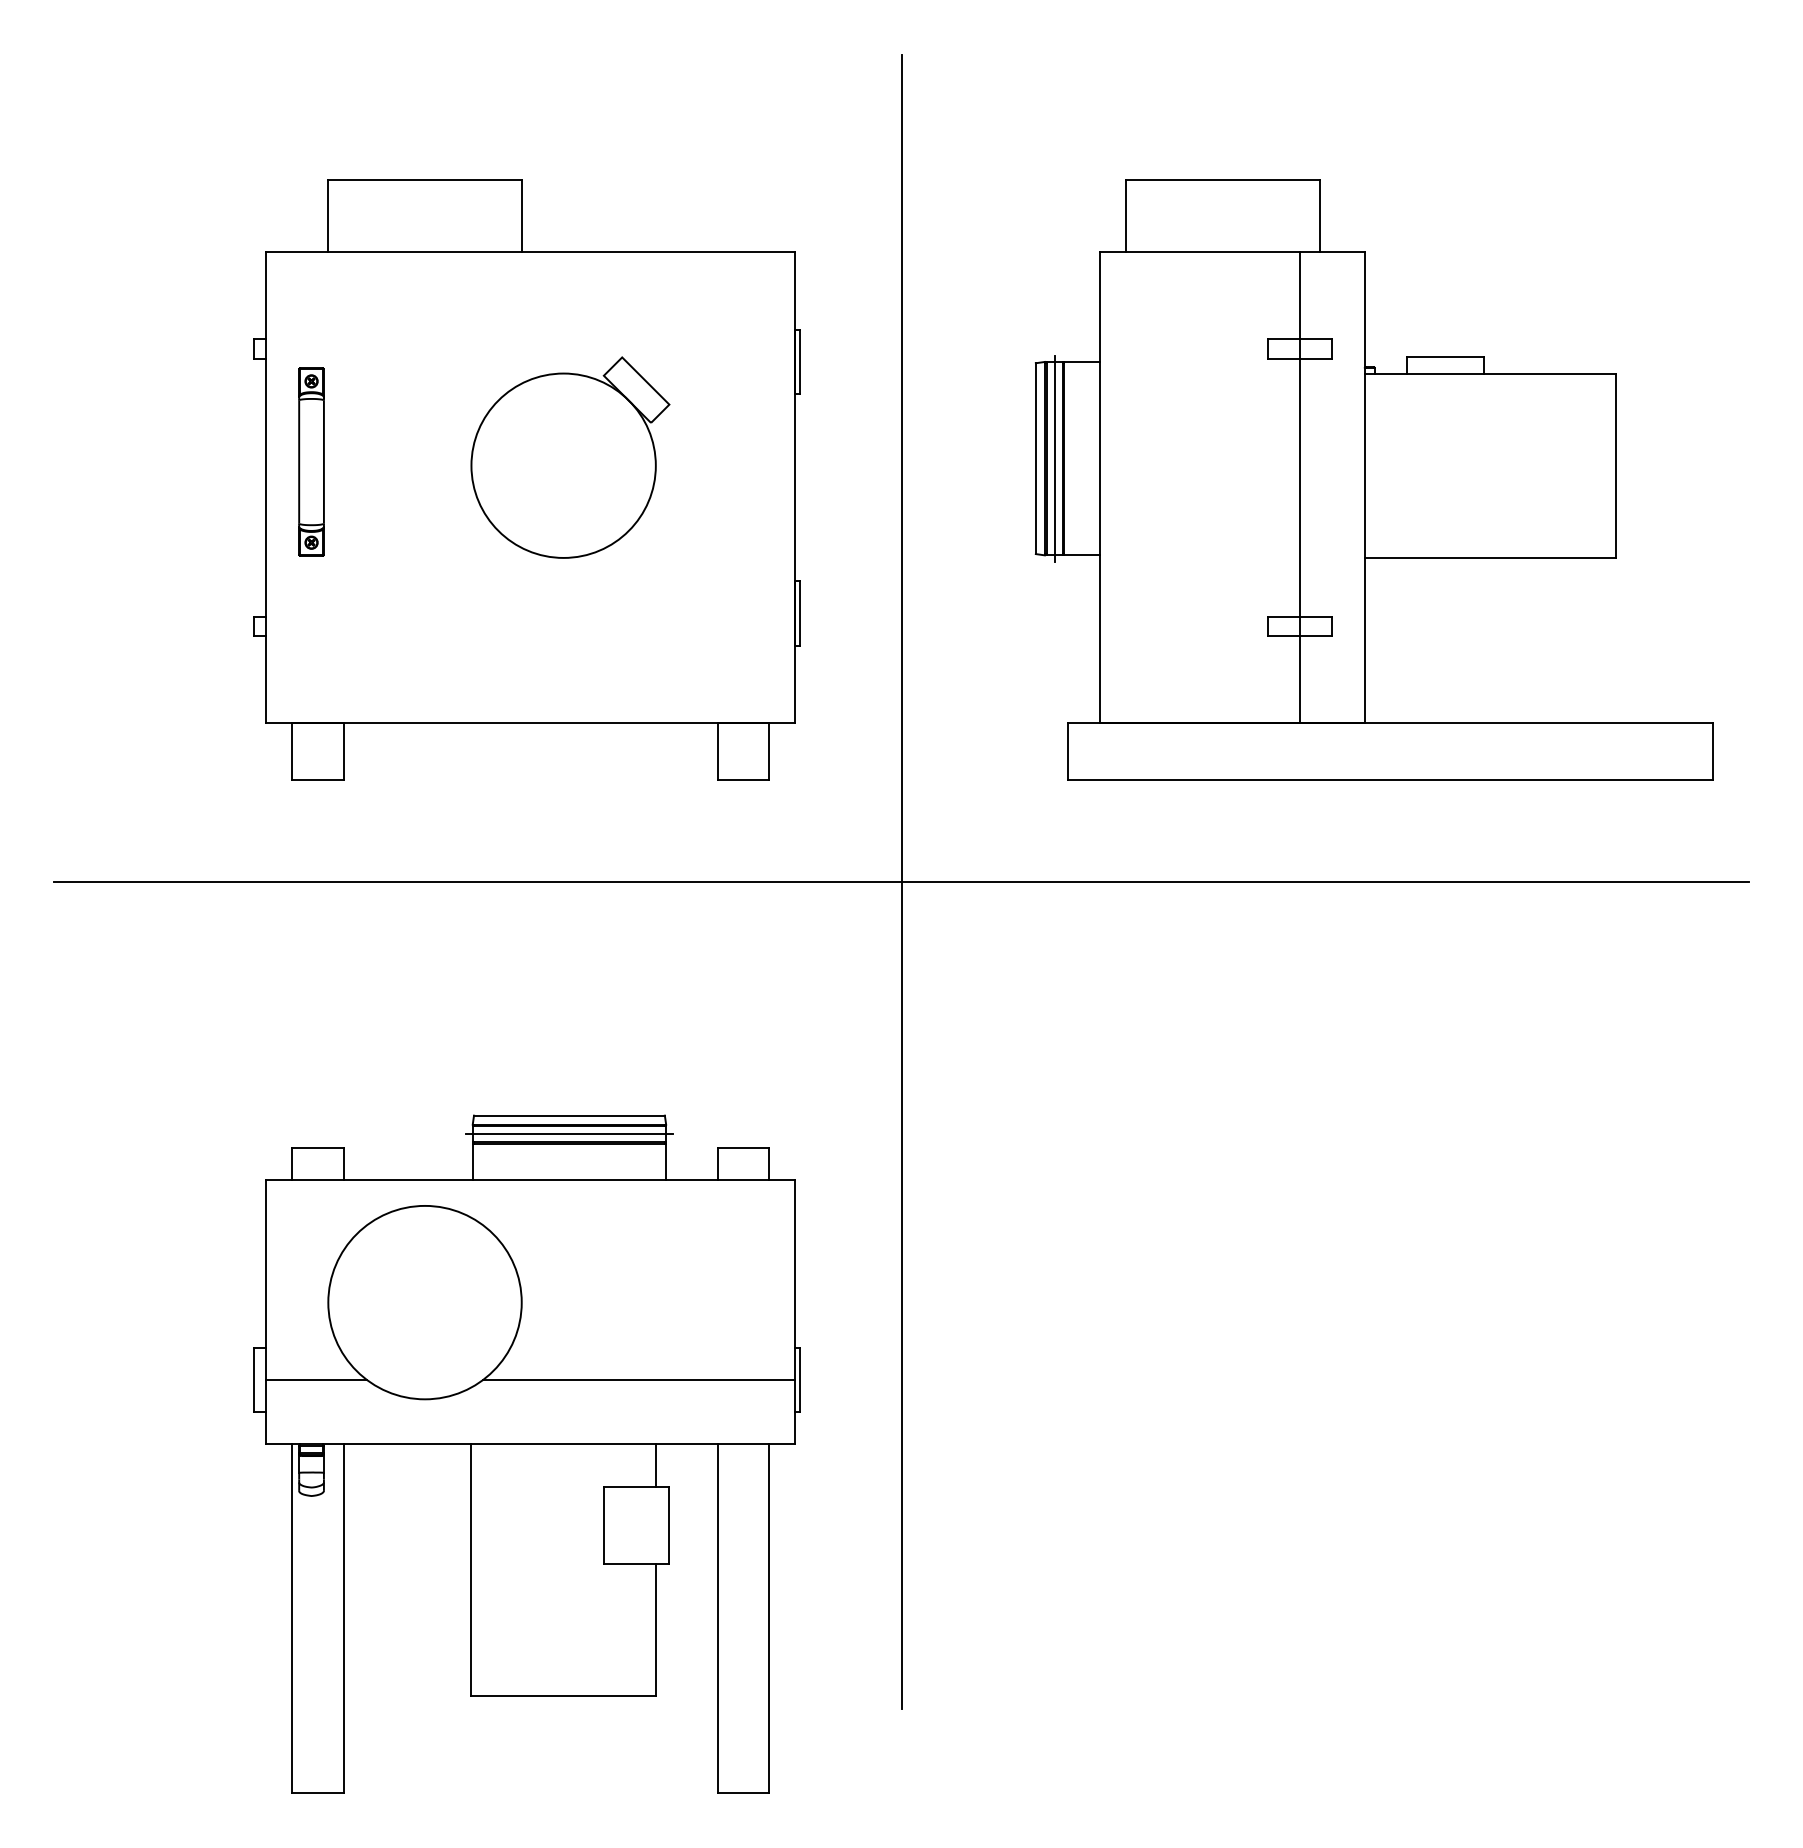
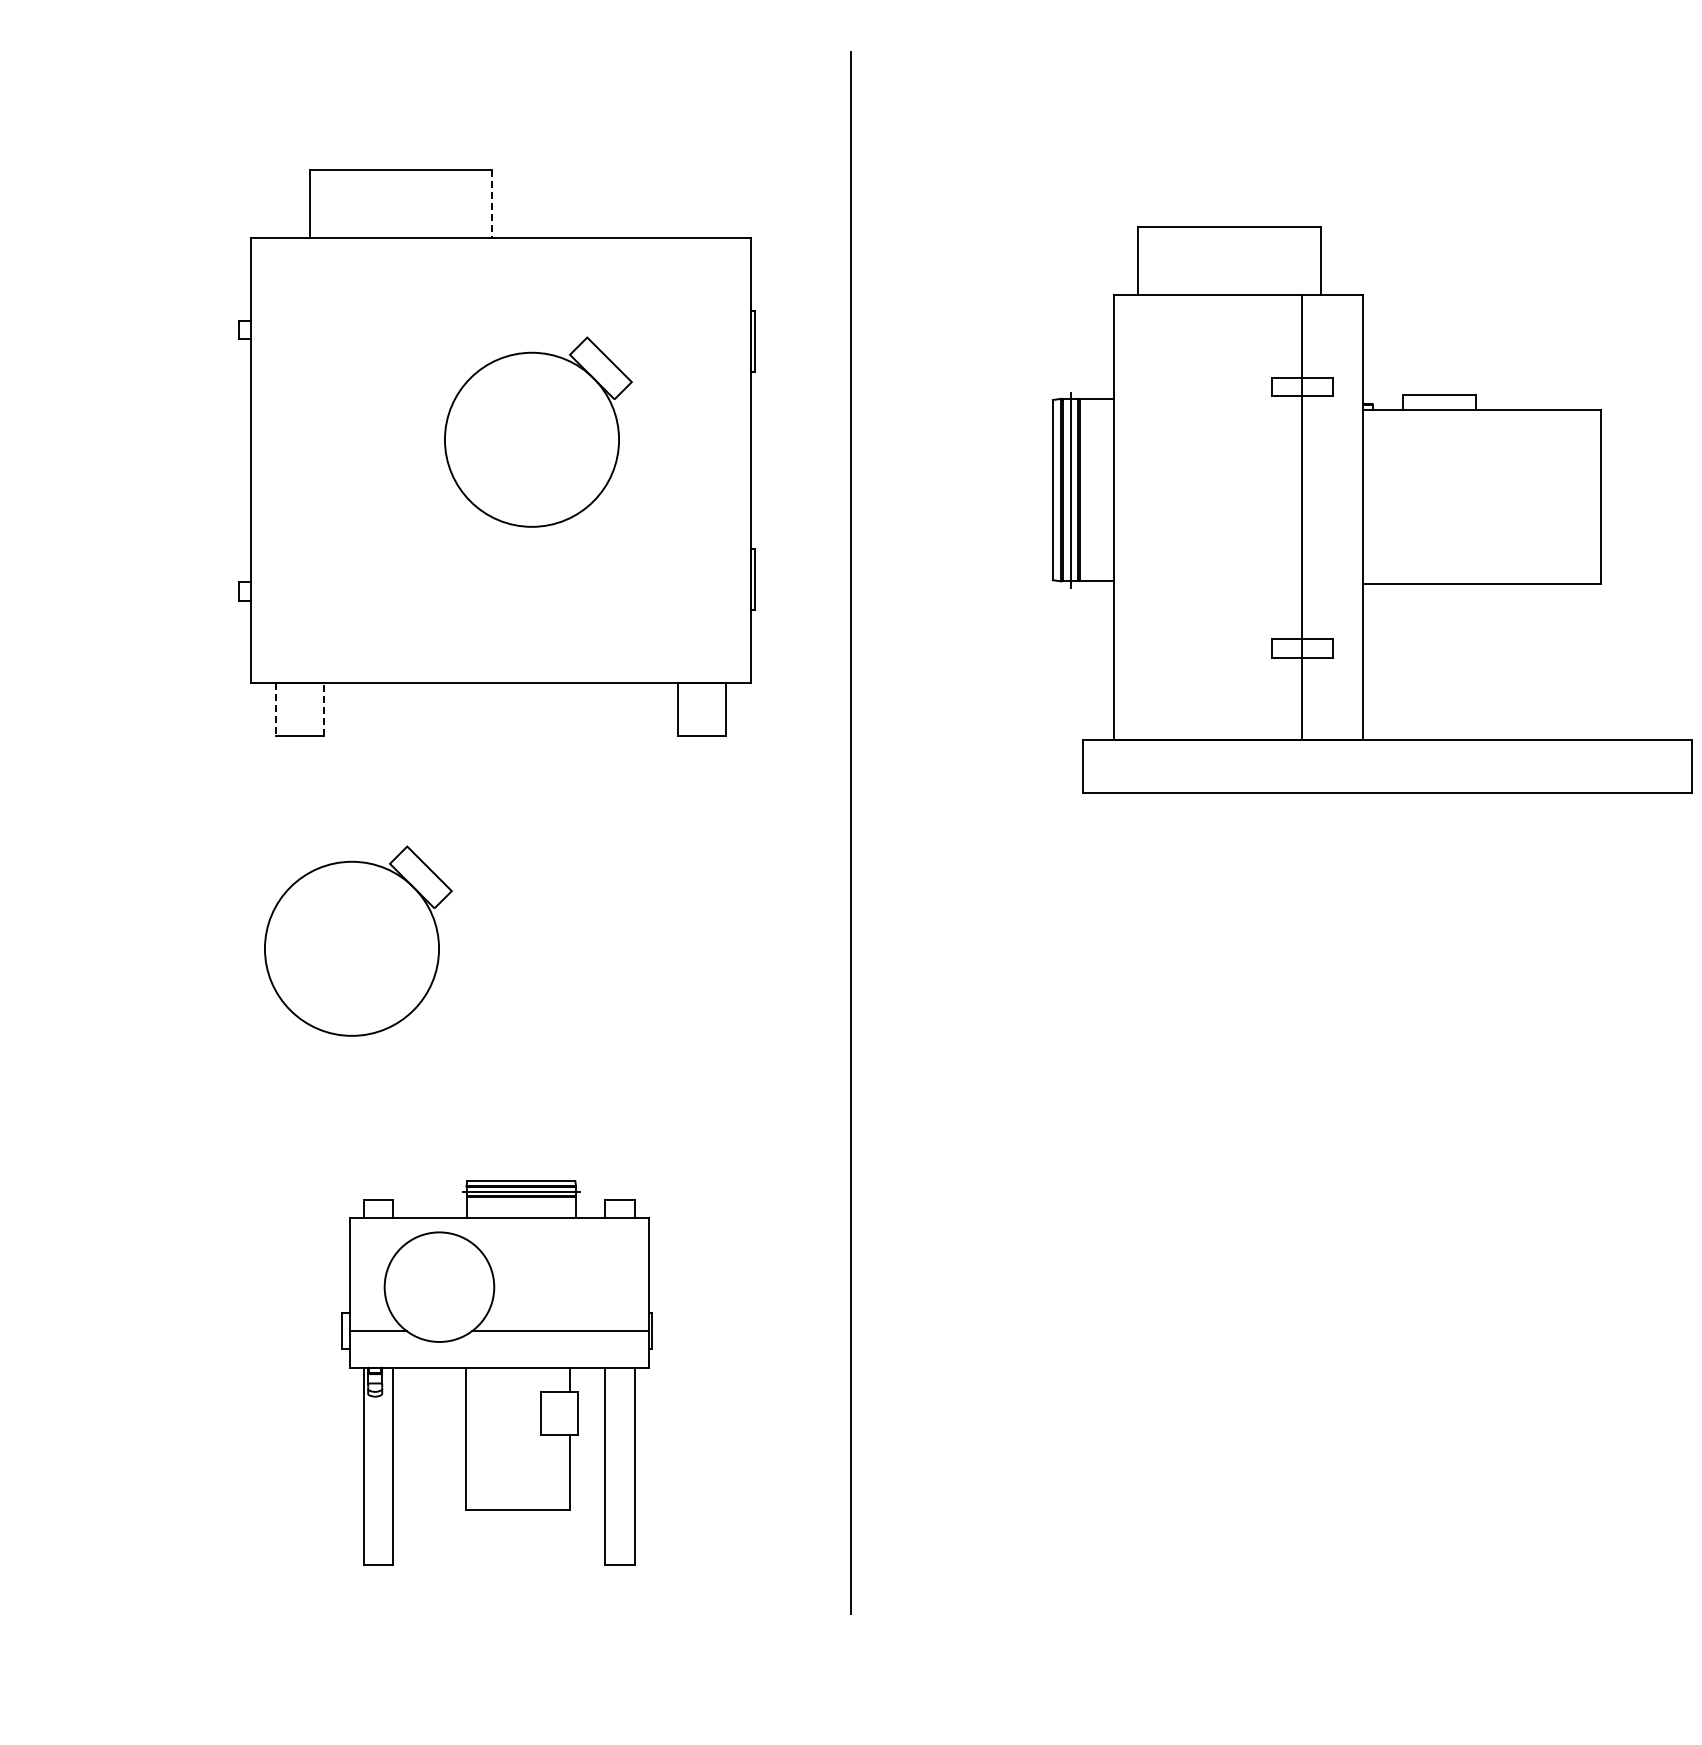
line: (521, 216) -> (492, 204), solid -> dashed
part: (311, 462) -> (293, 436), removed
part: (1373, 479) -> (1371, 509), moved
line: (291, 751) -> (275, 709), solid -> dashed
line: (343, 751) -> (324, 709), solid -> dashed
line: (900, 882) -> (850, 833), removed
part: (379, 996) -> (358, 940), added
part: (526, 1453) -> (496, 1372), size x0.6

